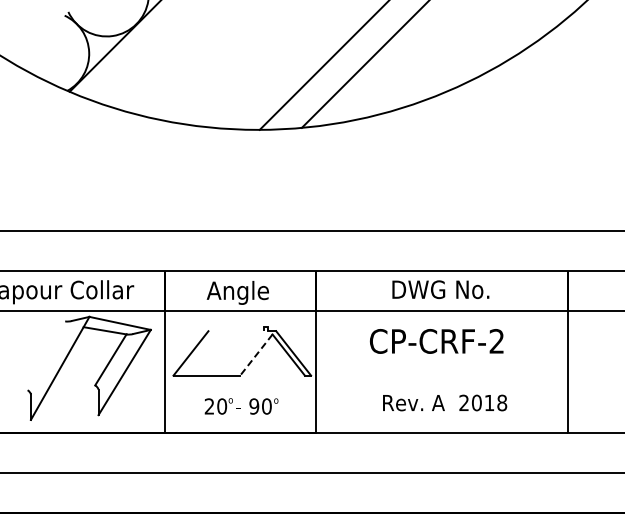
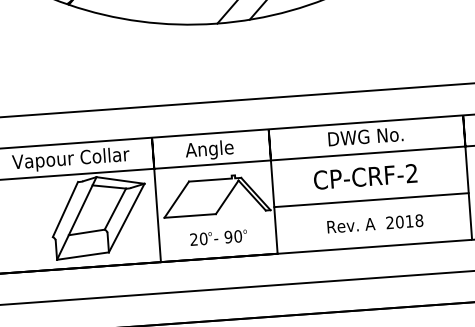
line: (236, 331) -> (210, 180), added
line: (46, 355) -> (65, 209), added
line: (256, 355) -> (227, 197), dashed -> solid
line: (442, 372) -> (371, 200), added
line: (71, 387) -> (86, 232), added
line: (64, 417) -> (82, 256), added

